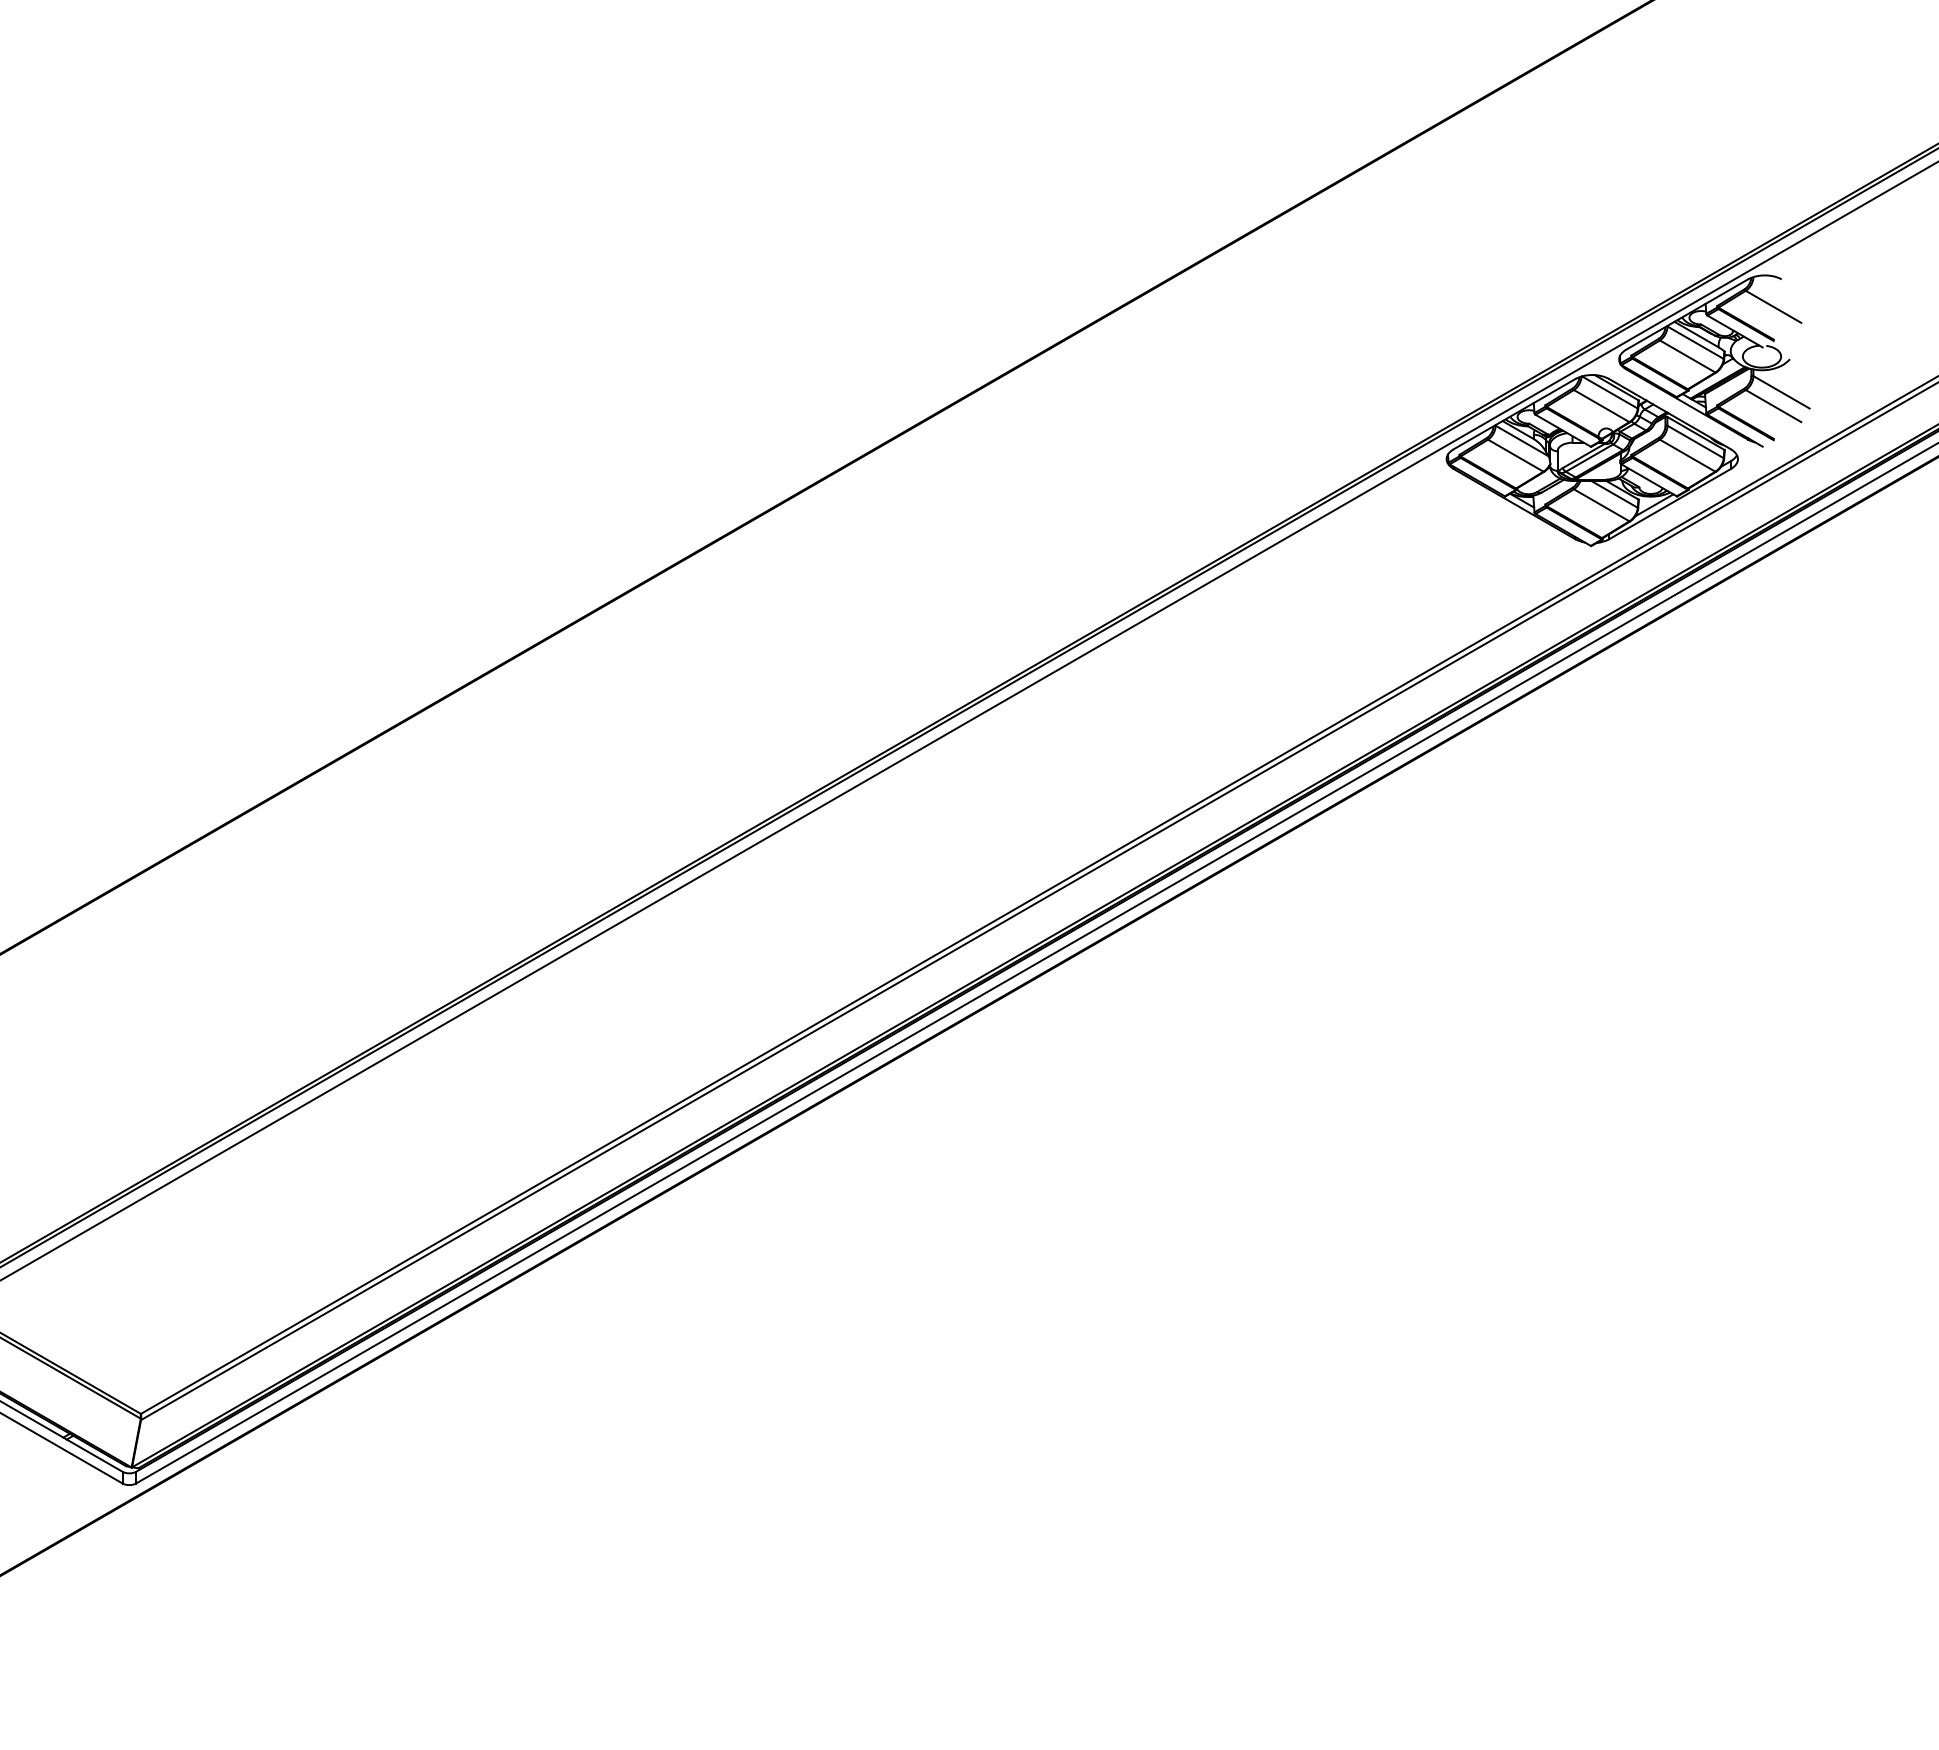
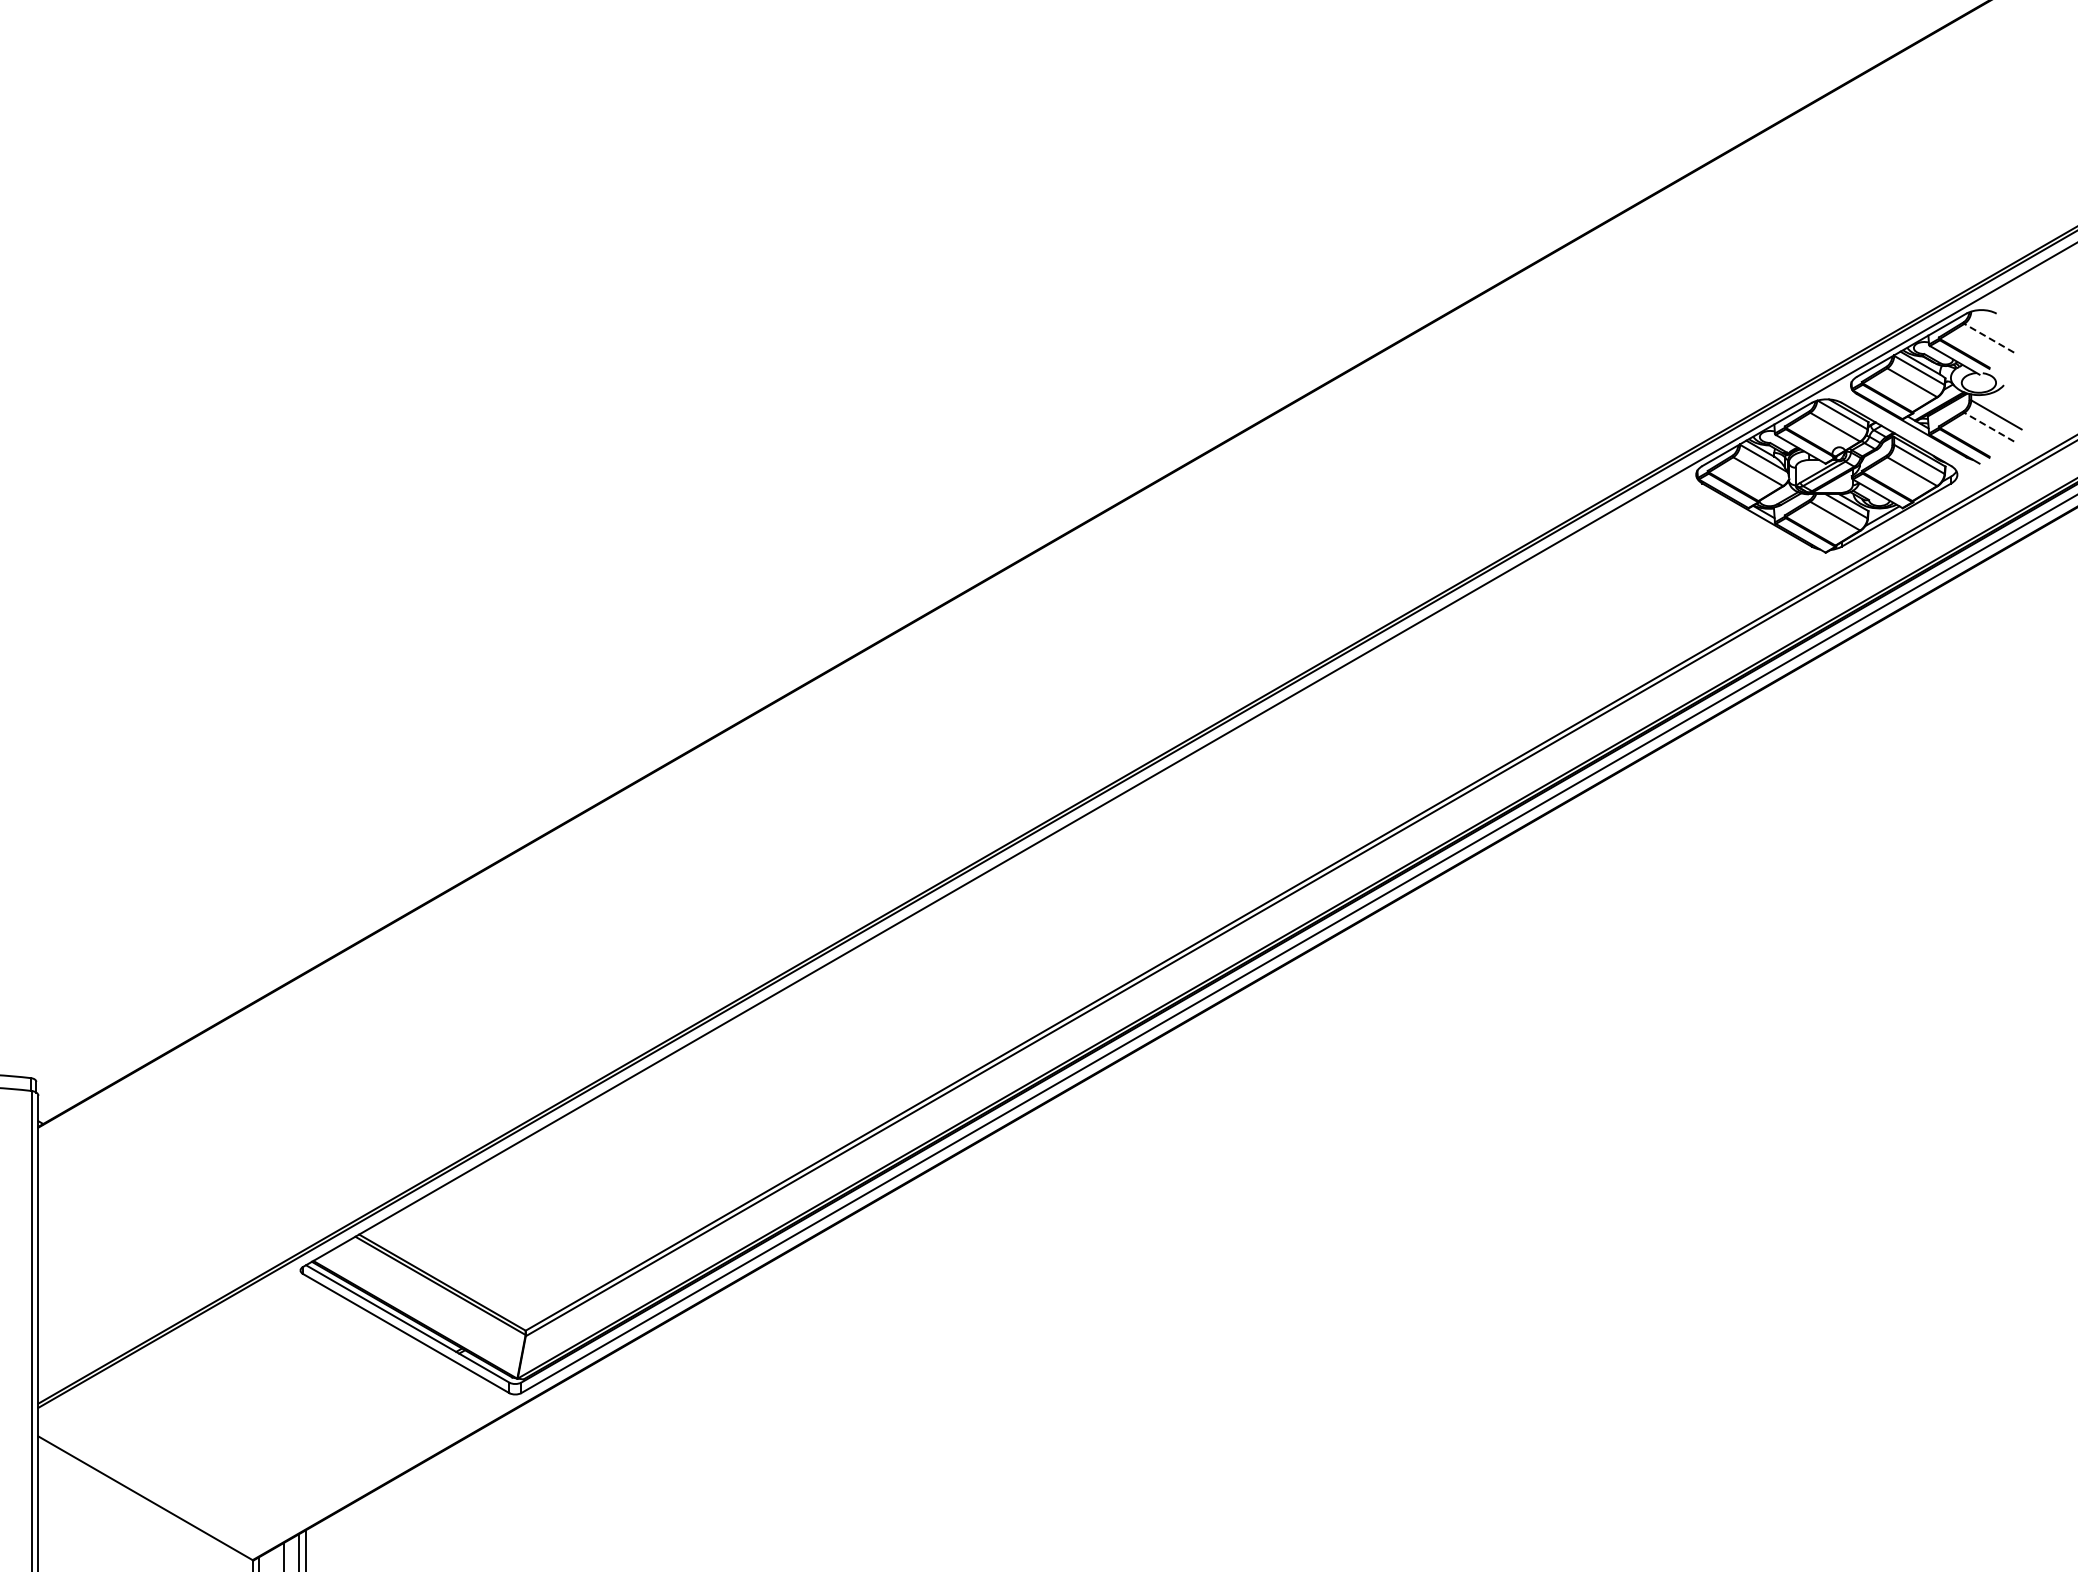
line: (1773, 307) -> (1989, 338), solid -> dashed
line: (1773, 406) -> (1989, 427), solid -> dashed

